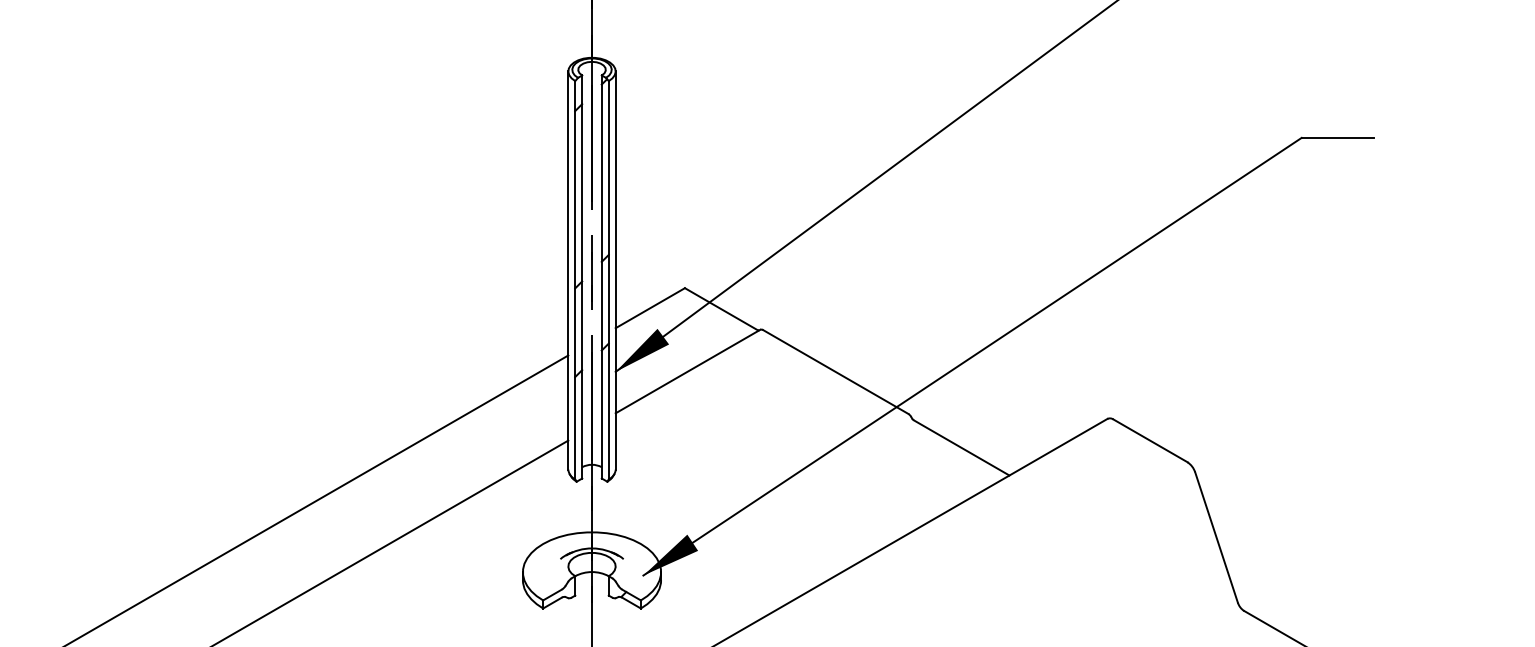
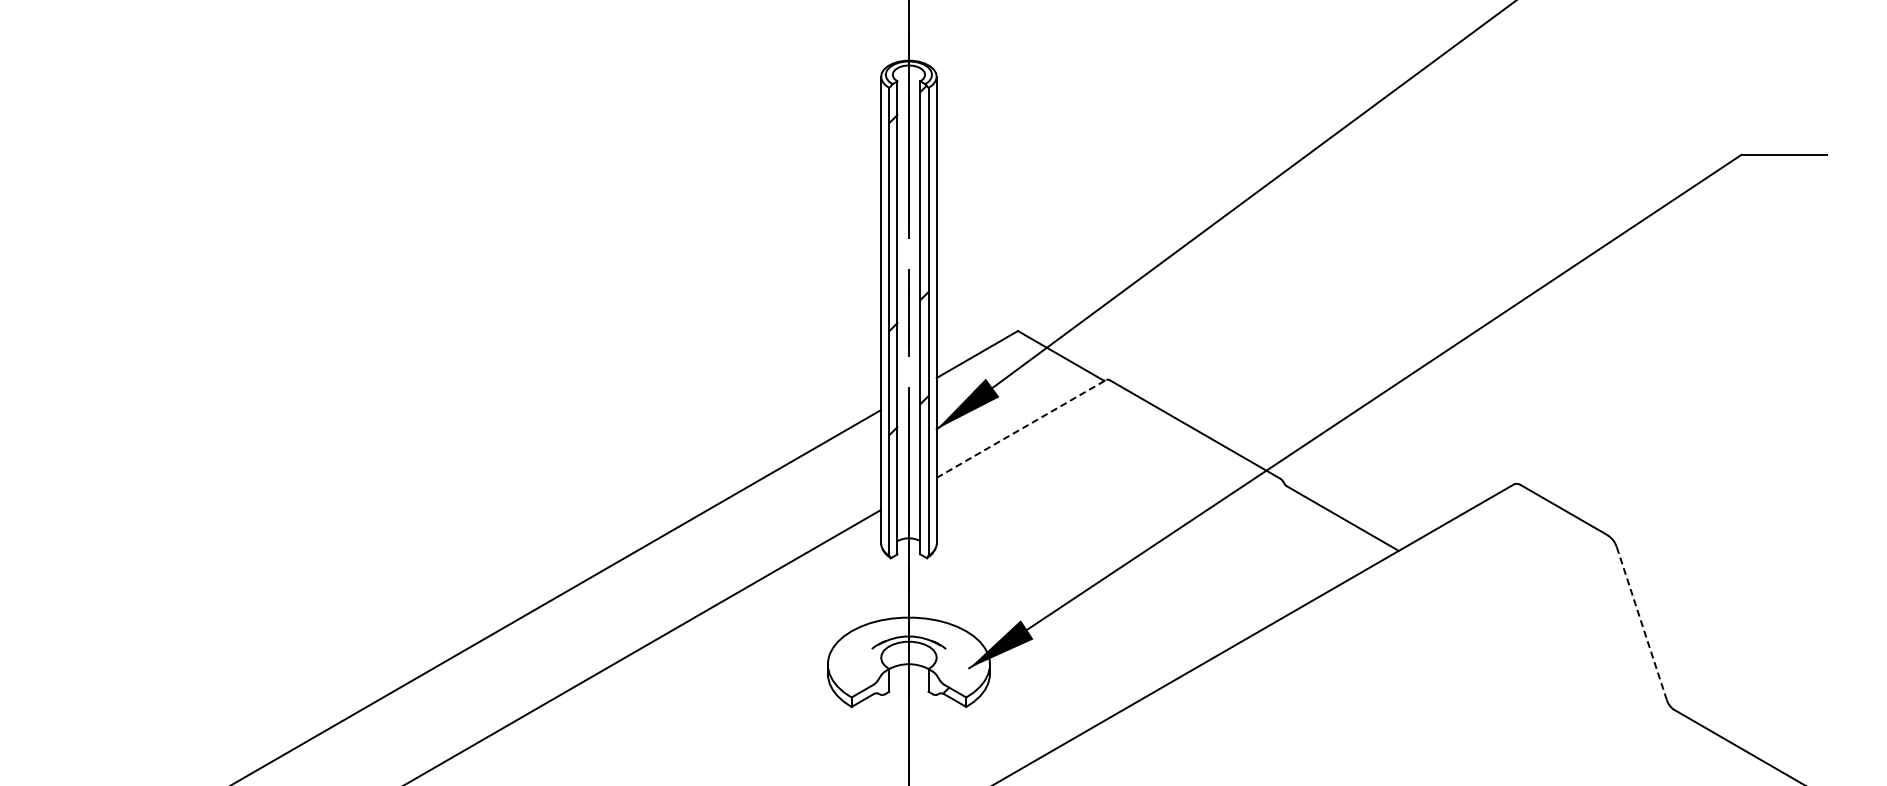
line: (687, 371) -> (1021, 428), solid -> dashed
line: (1216, 537) -> (1641, 623), solid -> dashed

